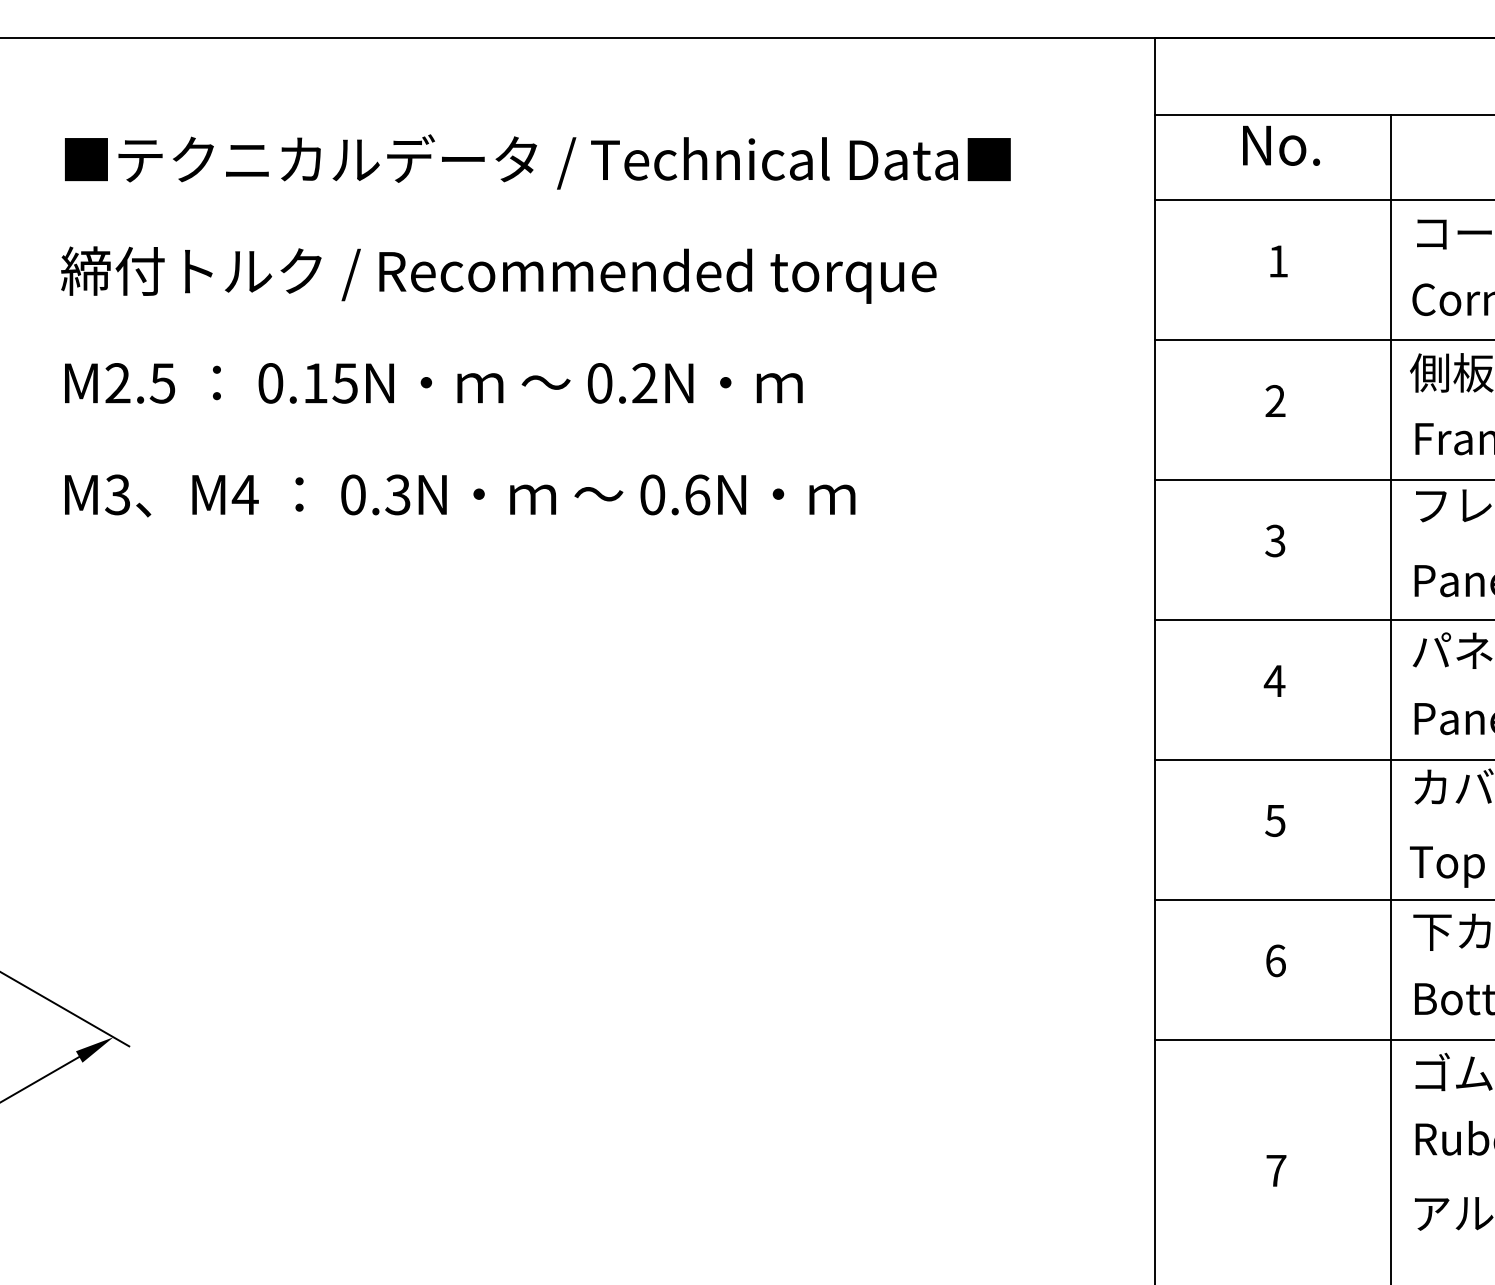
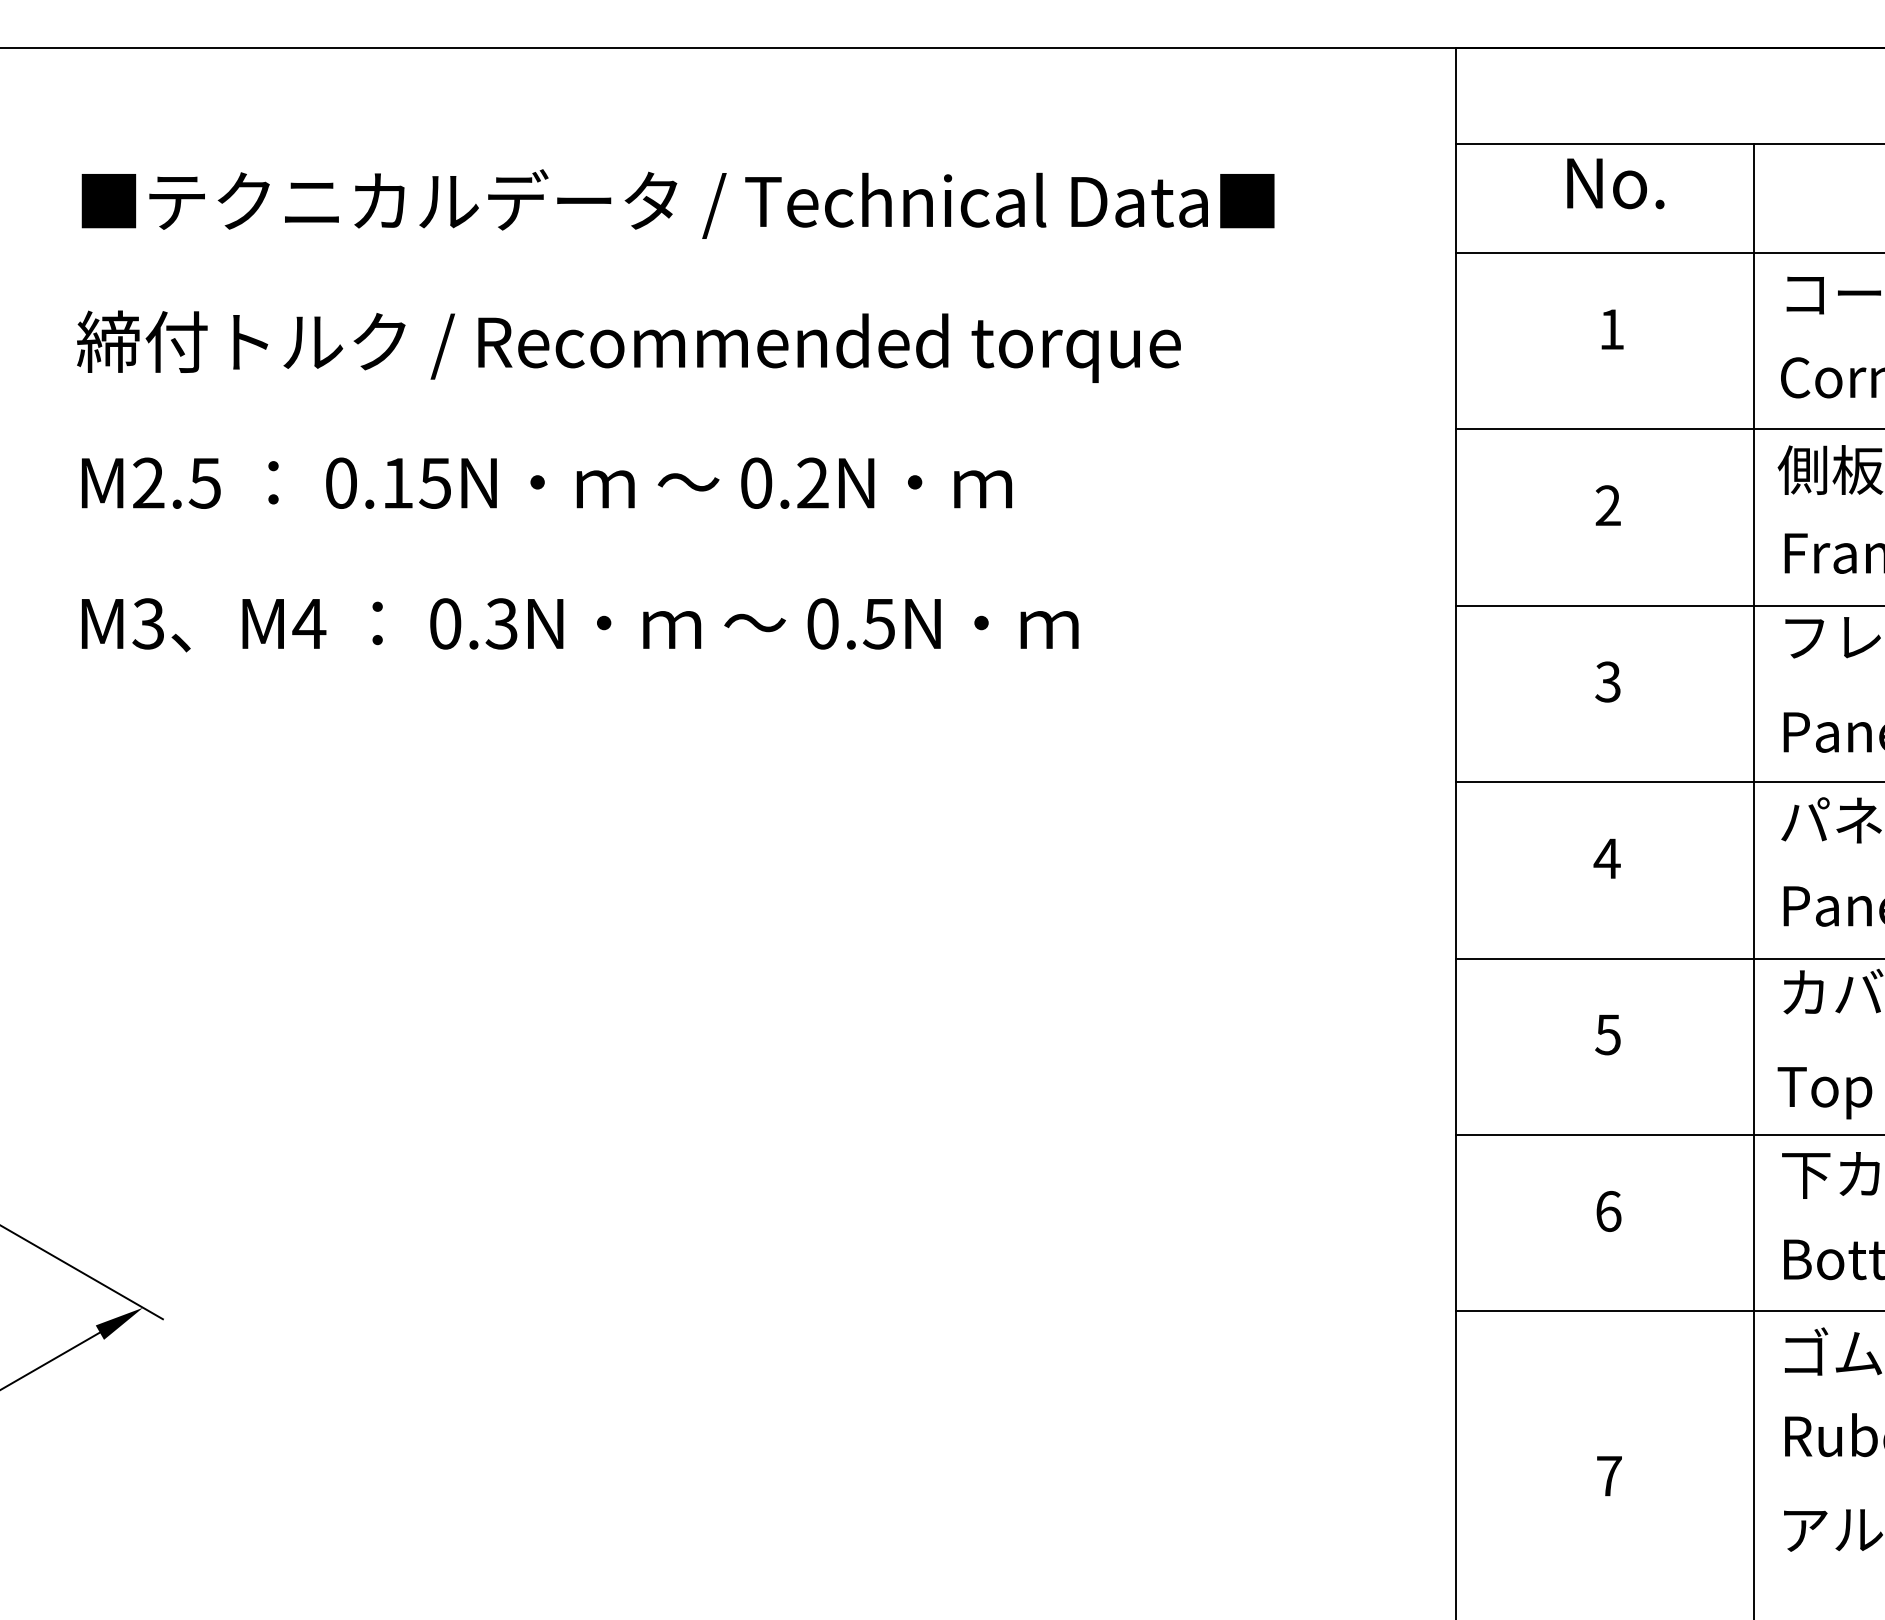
text: (697, 494) -> (879, 623), 0.6N -> 0.5N

